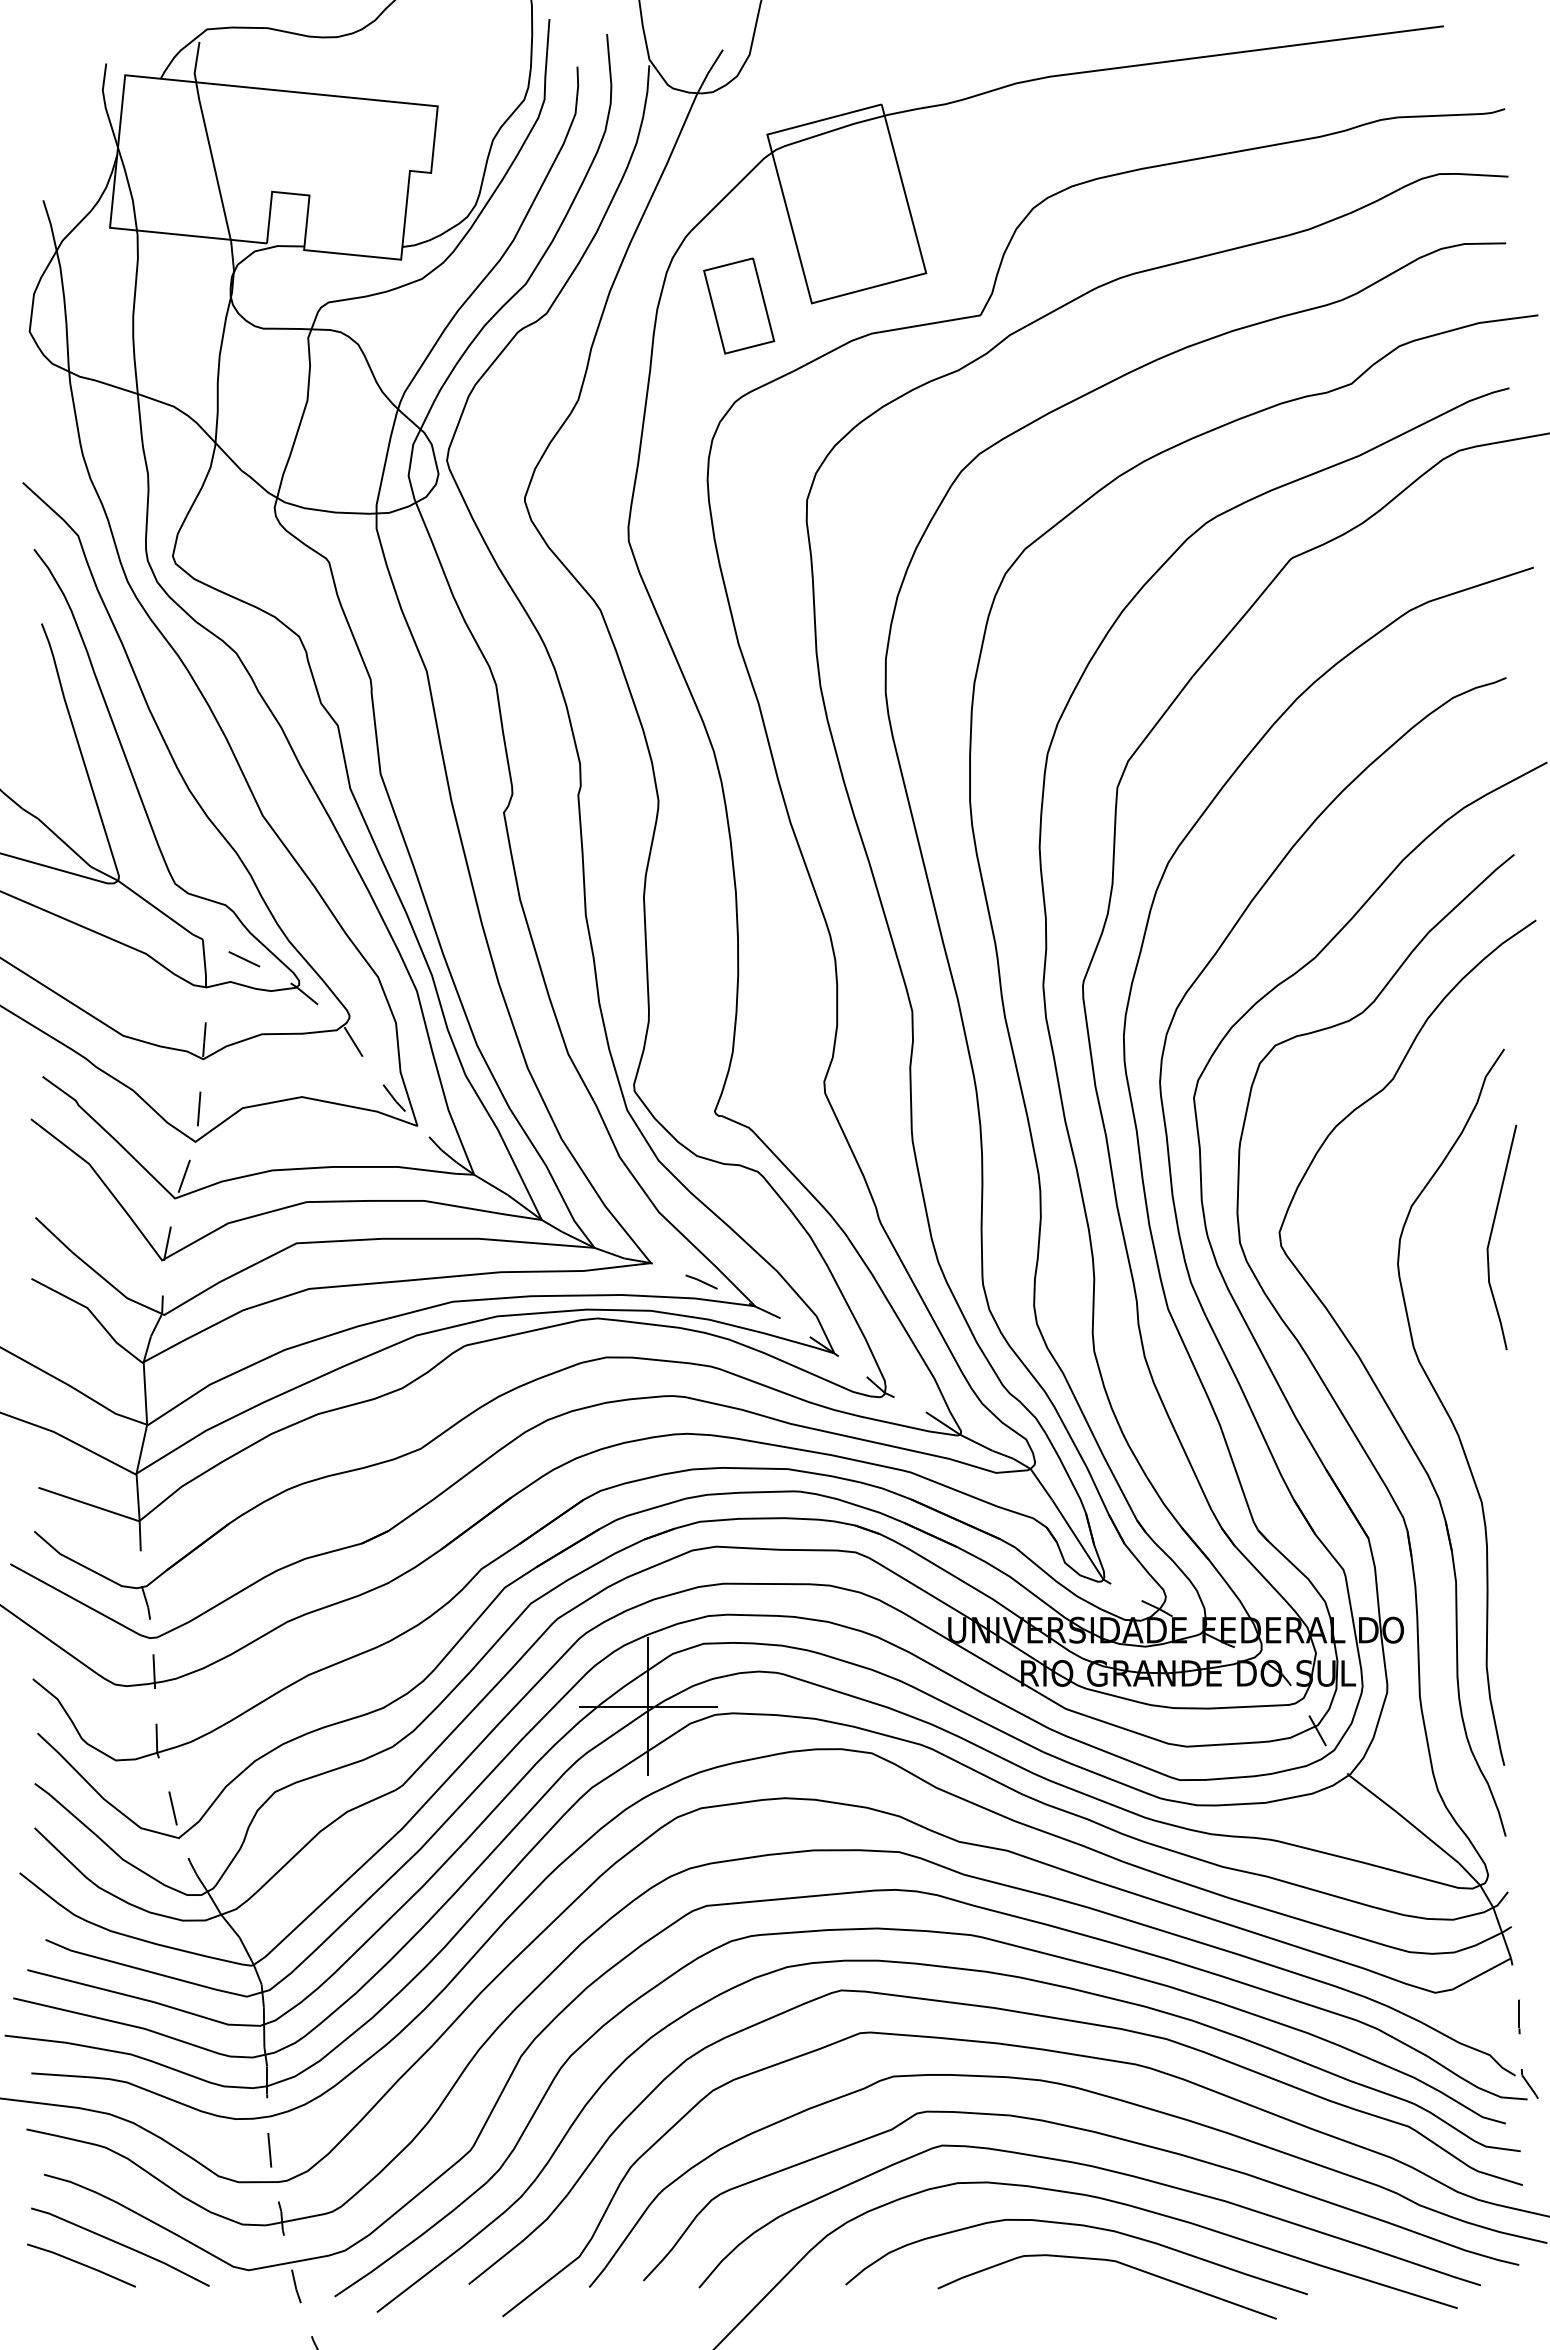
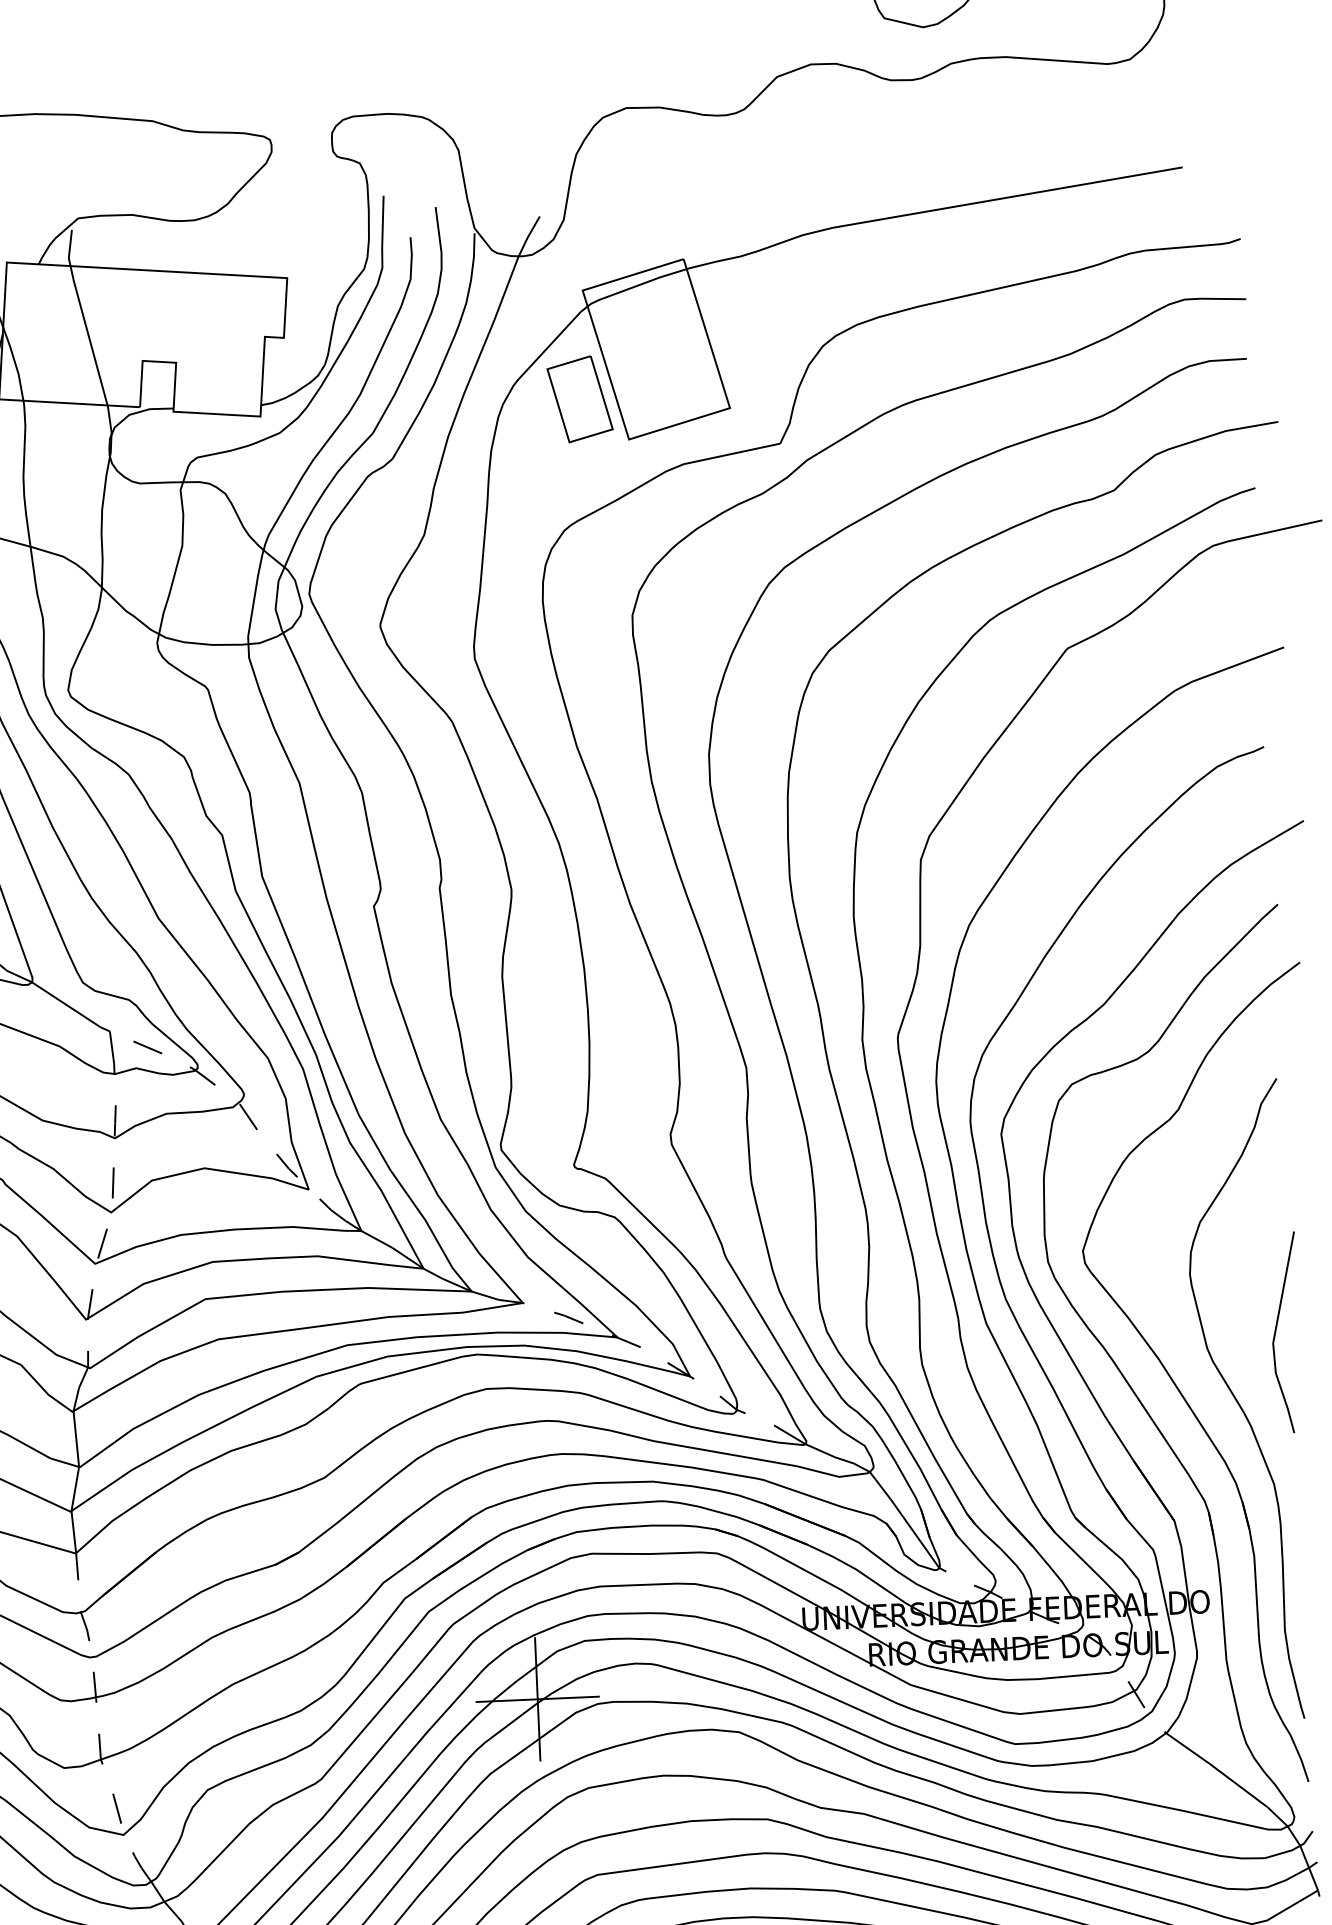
part: (739, 305) -> (580, 398), moved
line: (1492, 1233) -> (1276, 1329), moved

